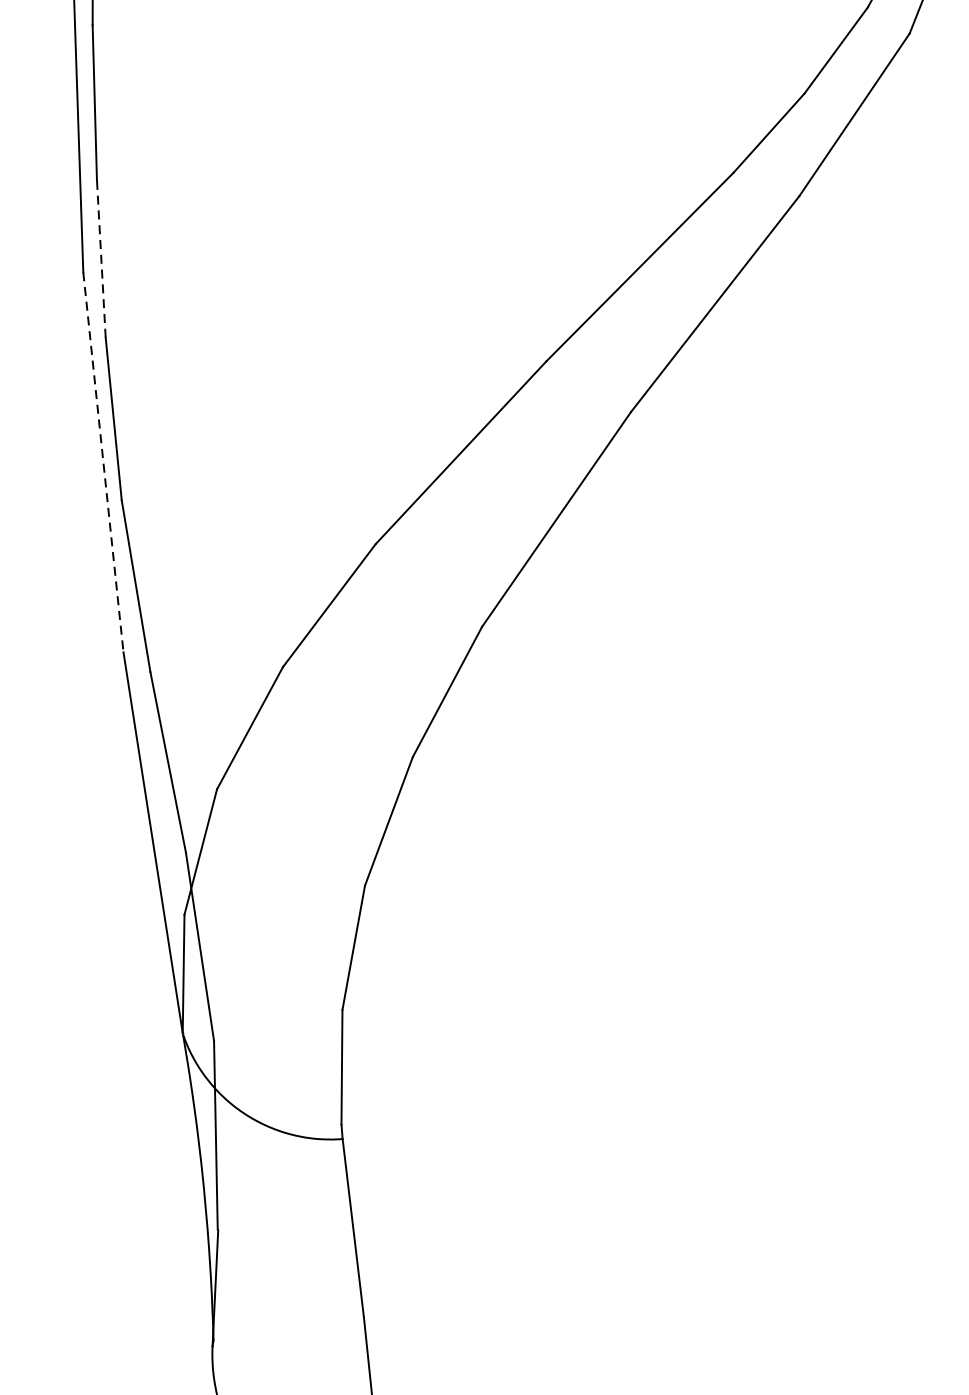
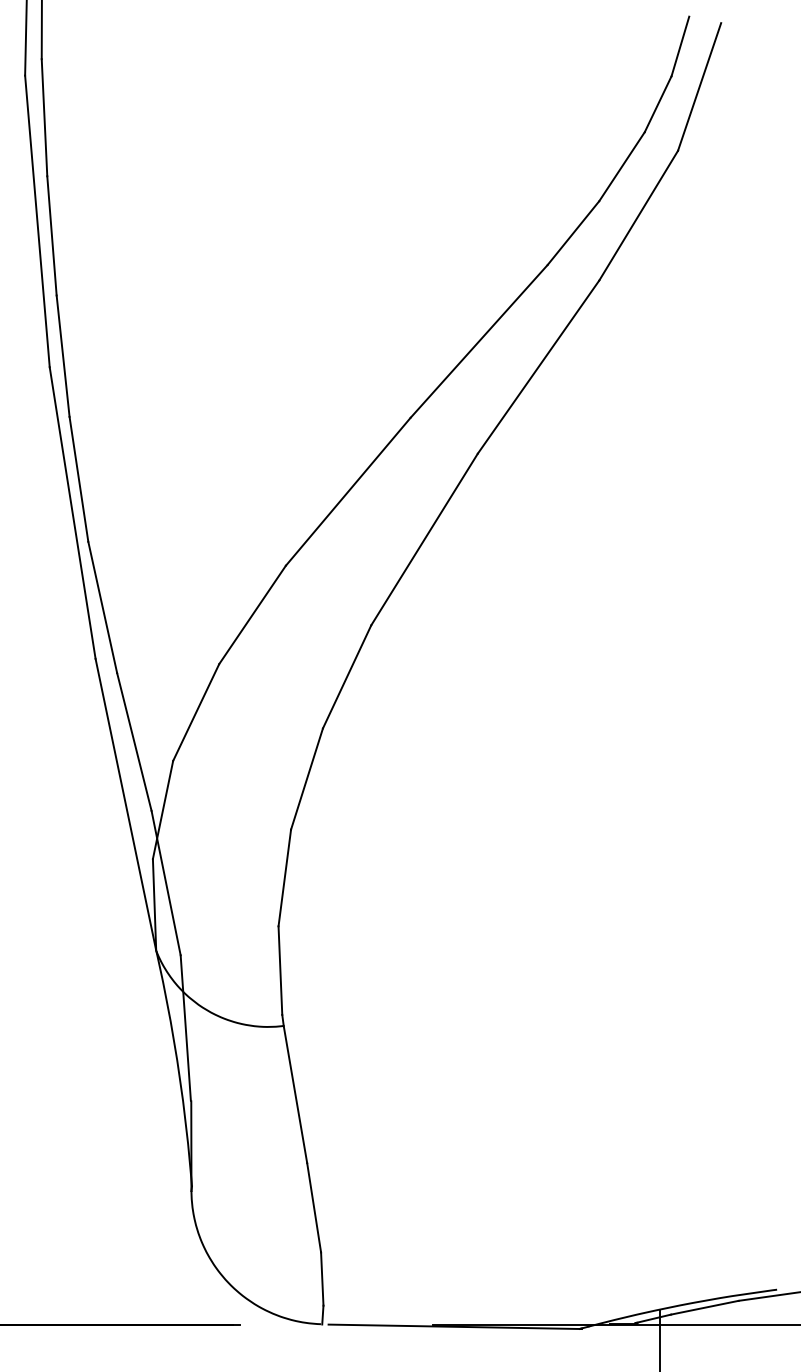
line: (101, 257) -> (63, 355), dashed -> solid
line: (103, 462) -> (72, 513), dashed -> solid

